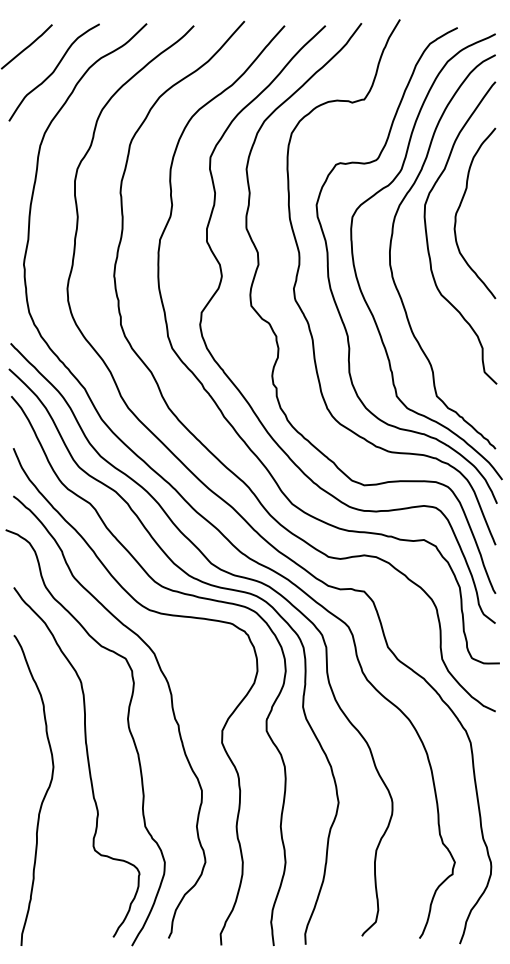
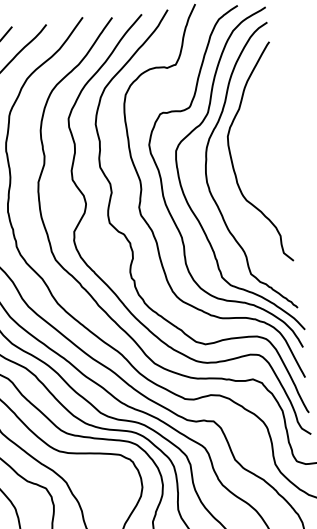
curve: (460, 207) -> (253, 135), removed

